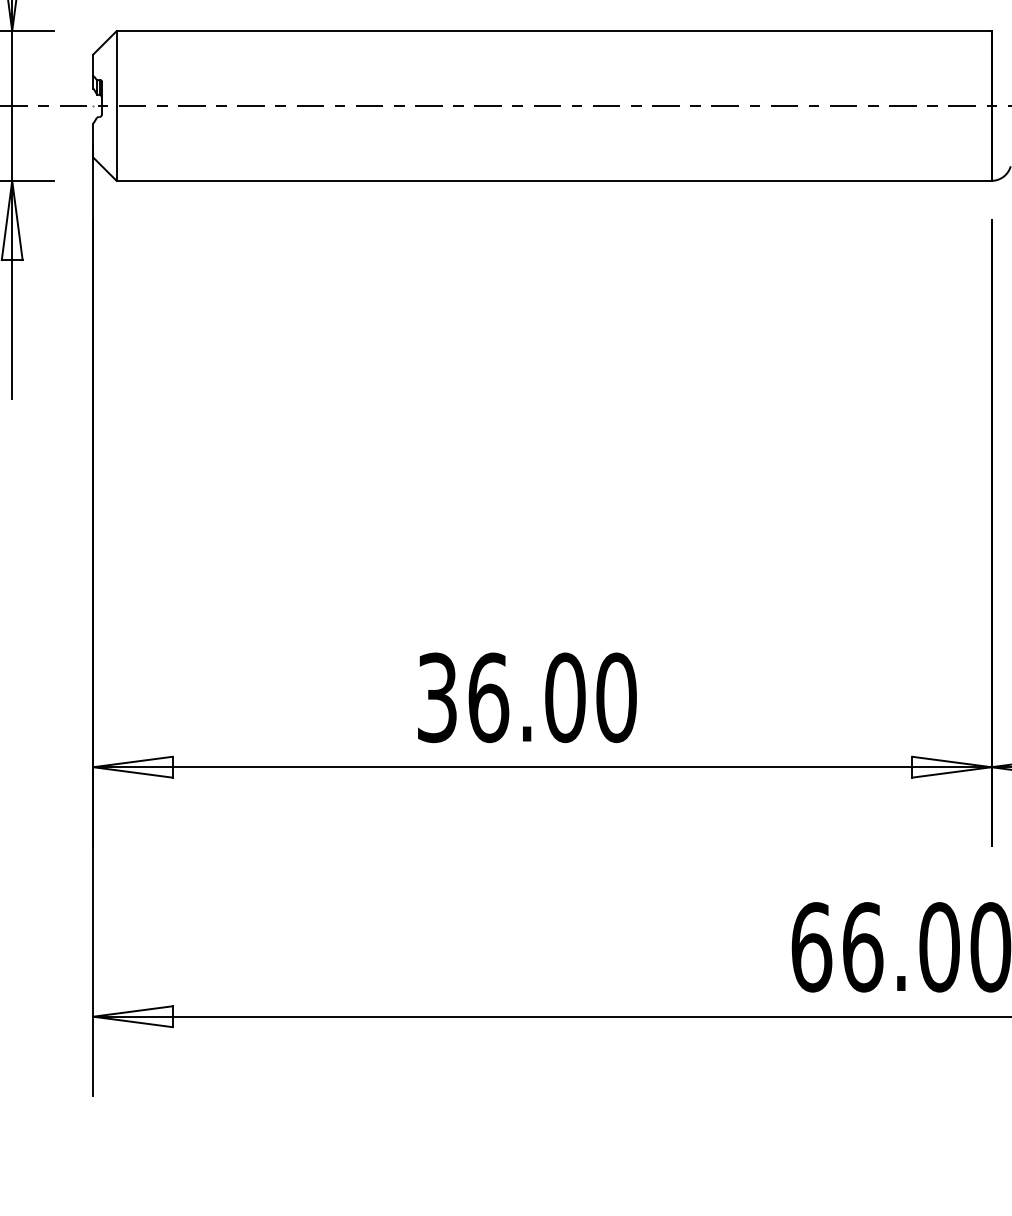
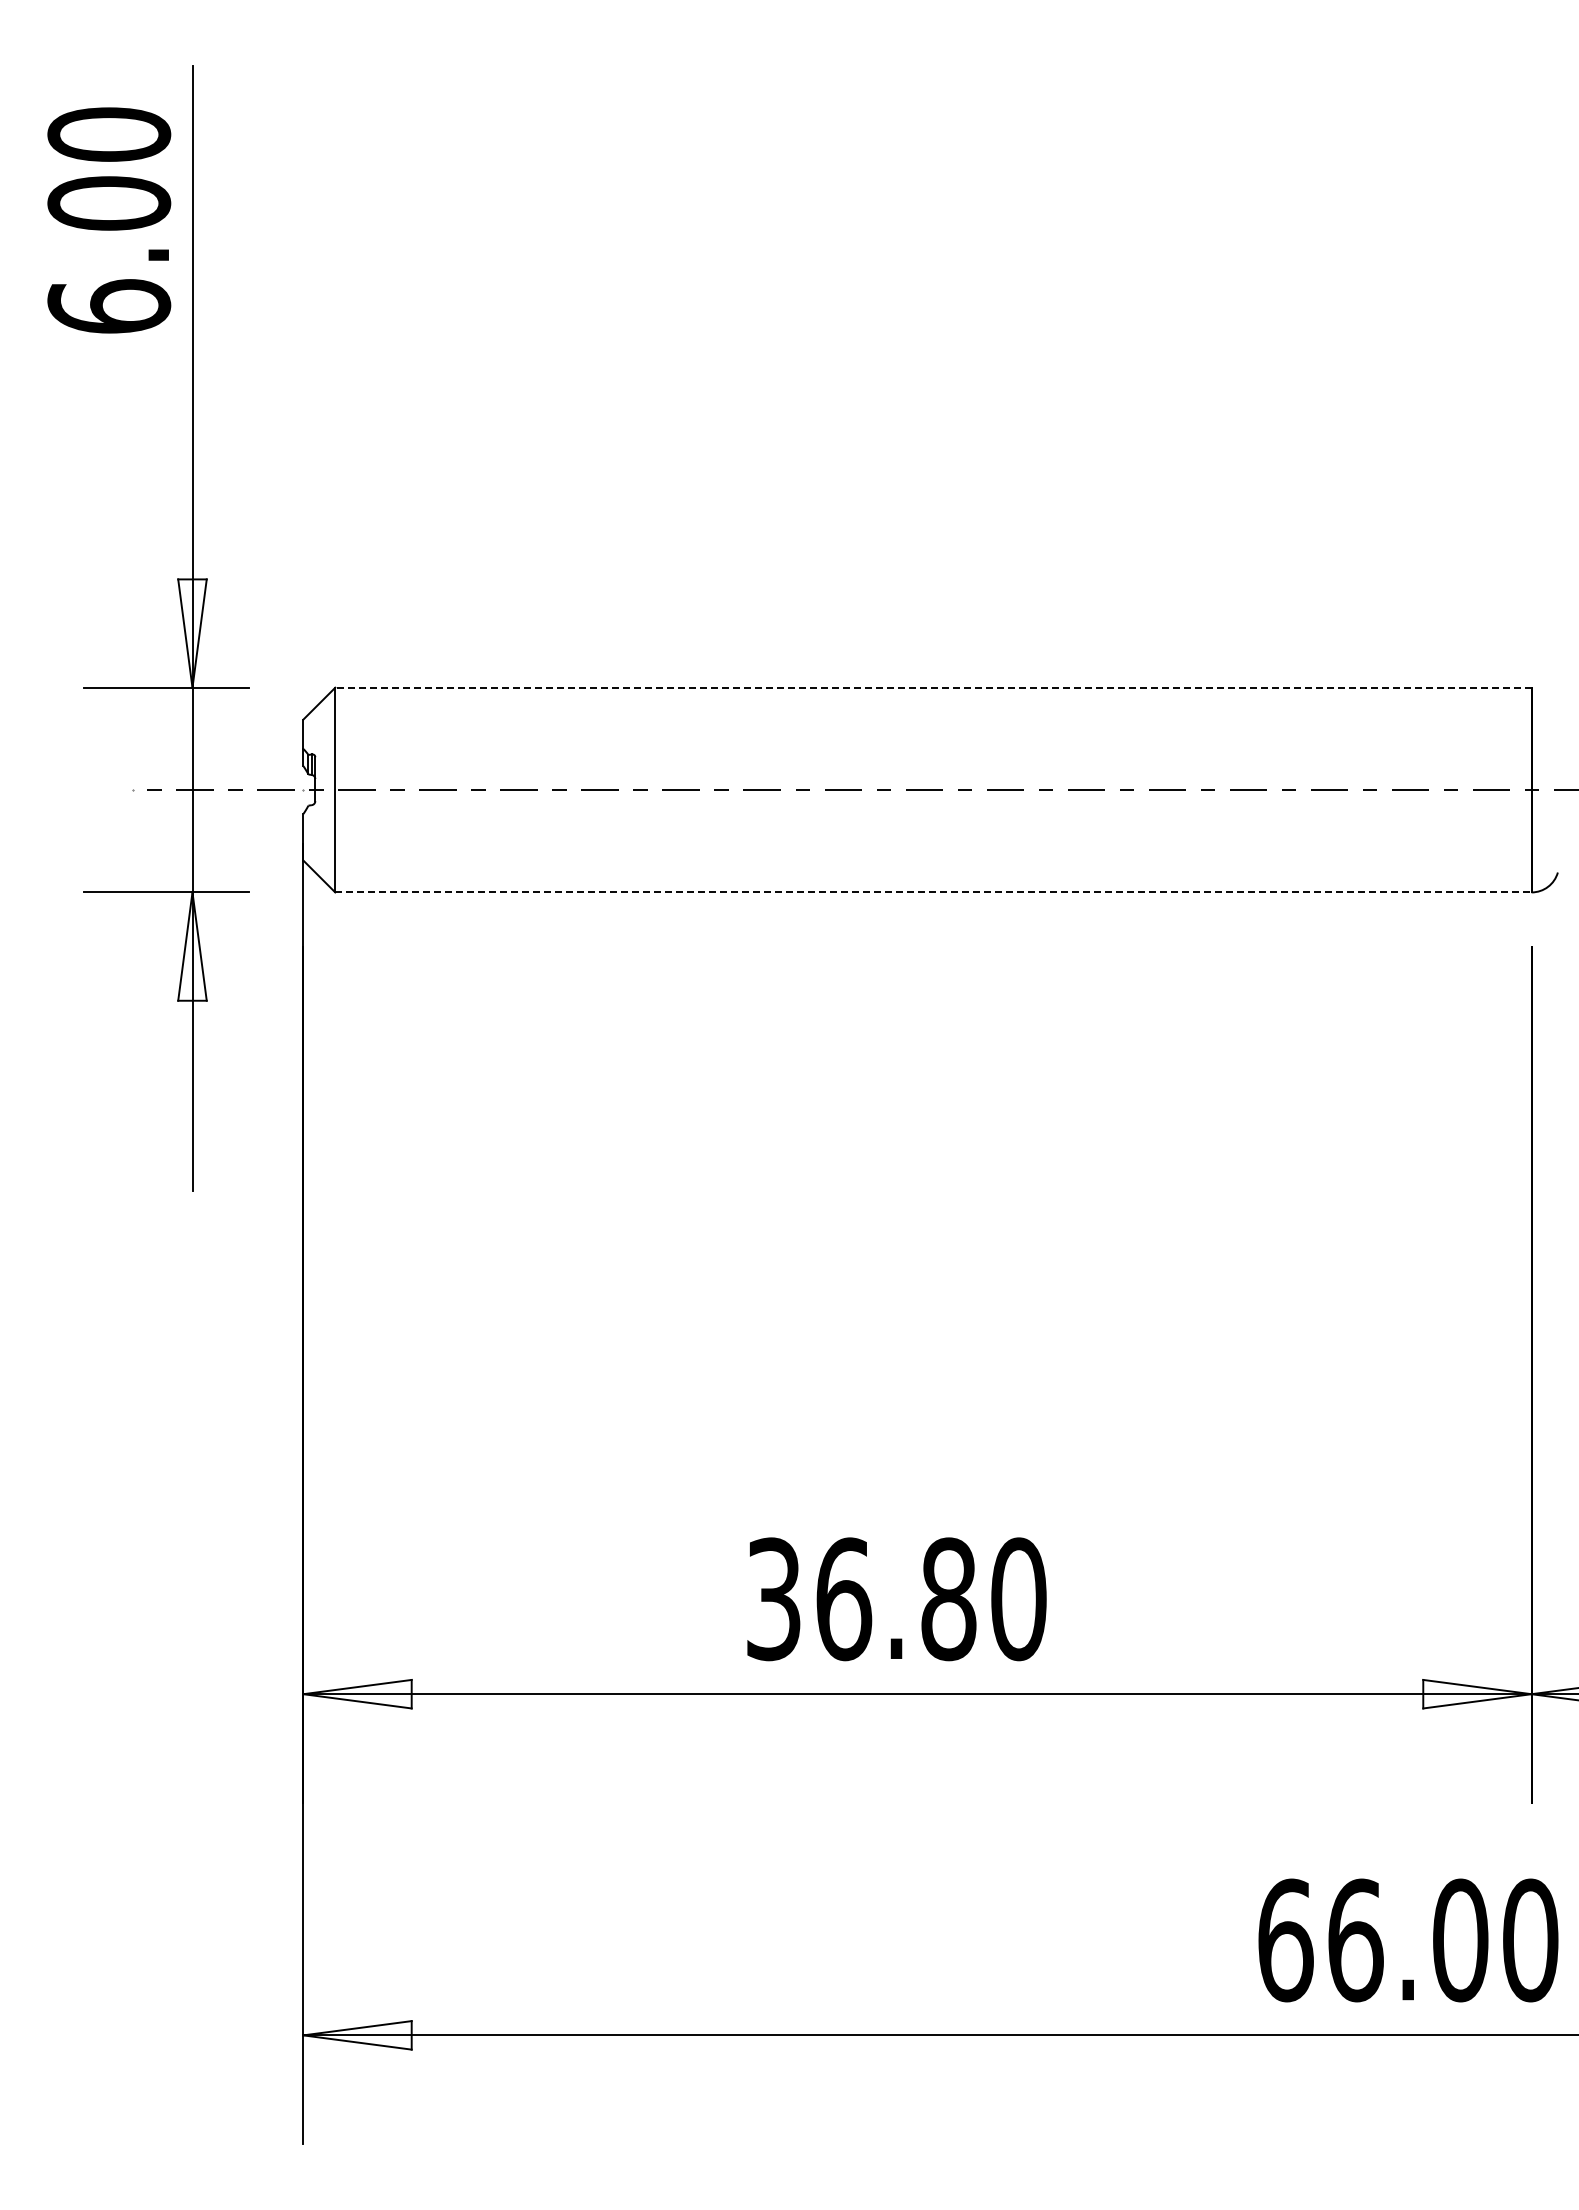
line: (553, 31) -> (932, 687), solid -> dashed
line: (554, 180) -> (933, 892), solid -> dashed
text: (565, 697) -> (948, 1598), 36.00 -> 36.80

